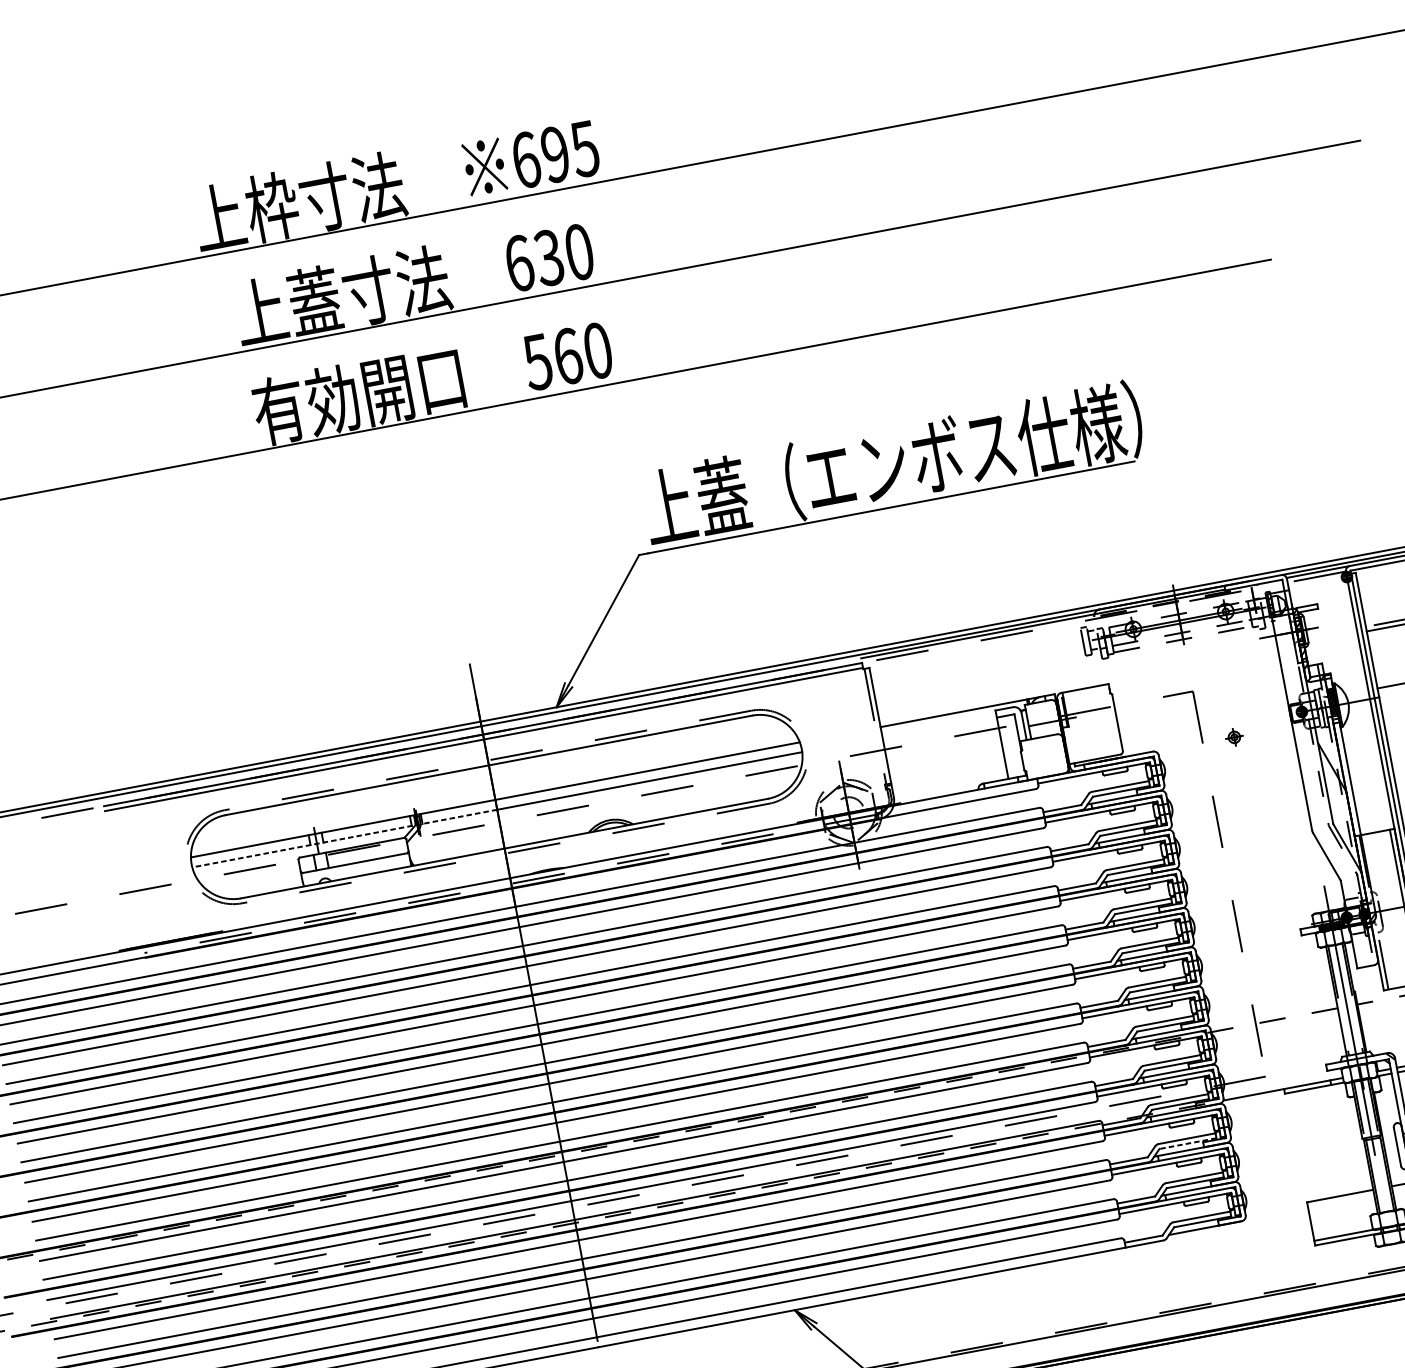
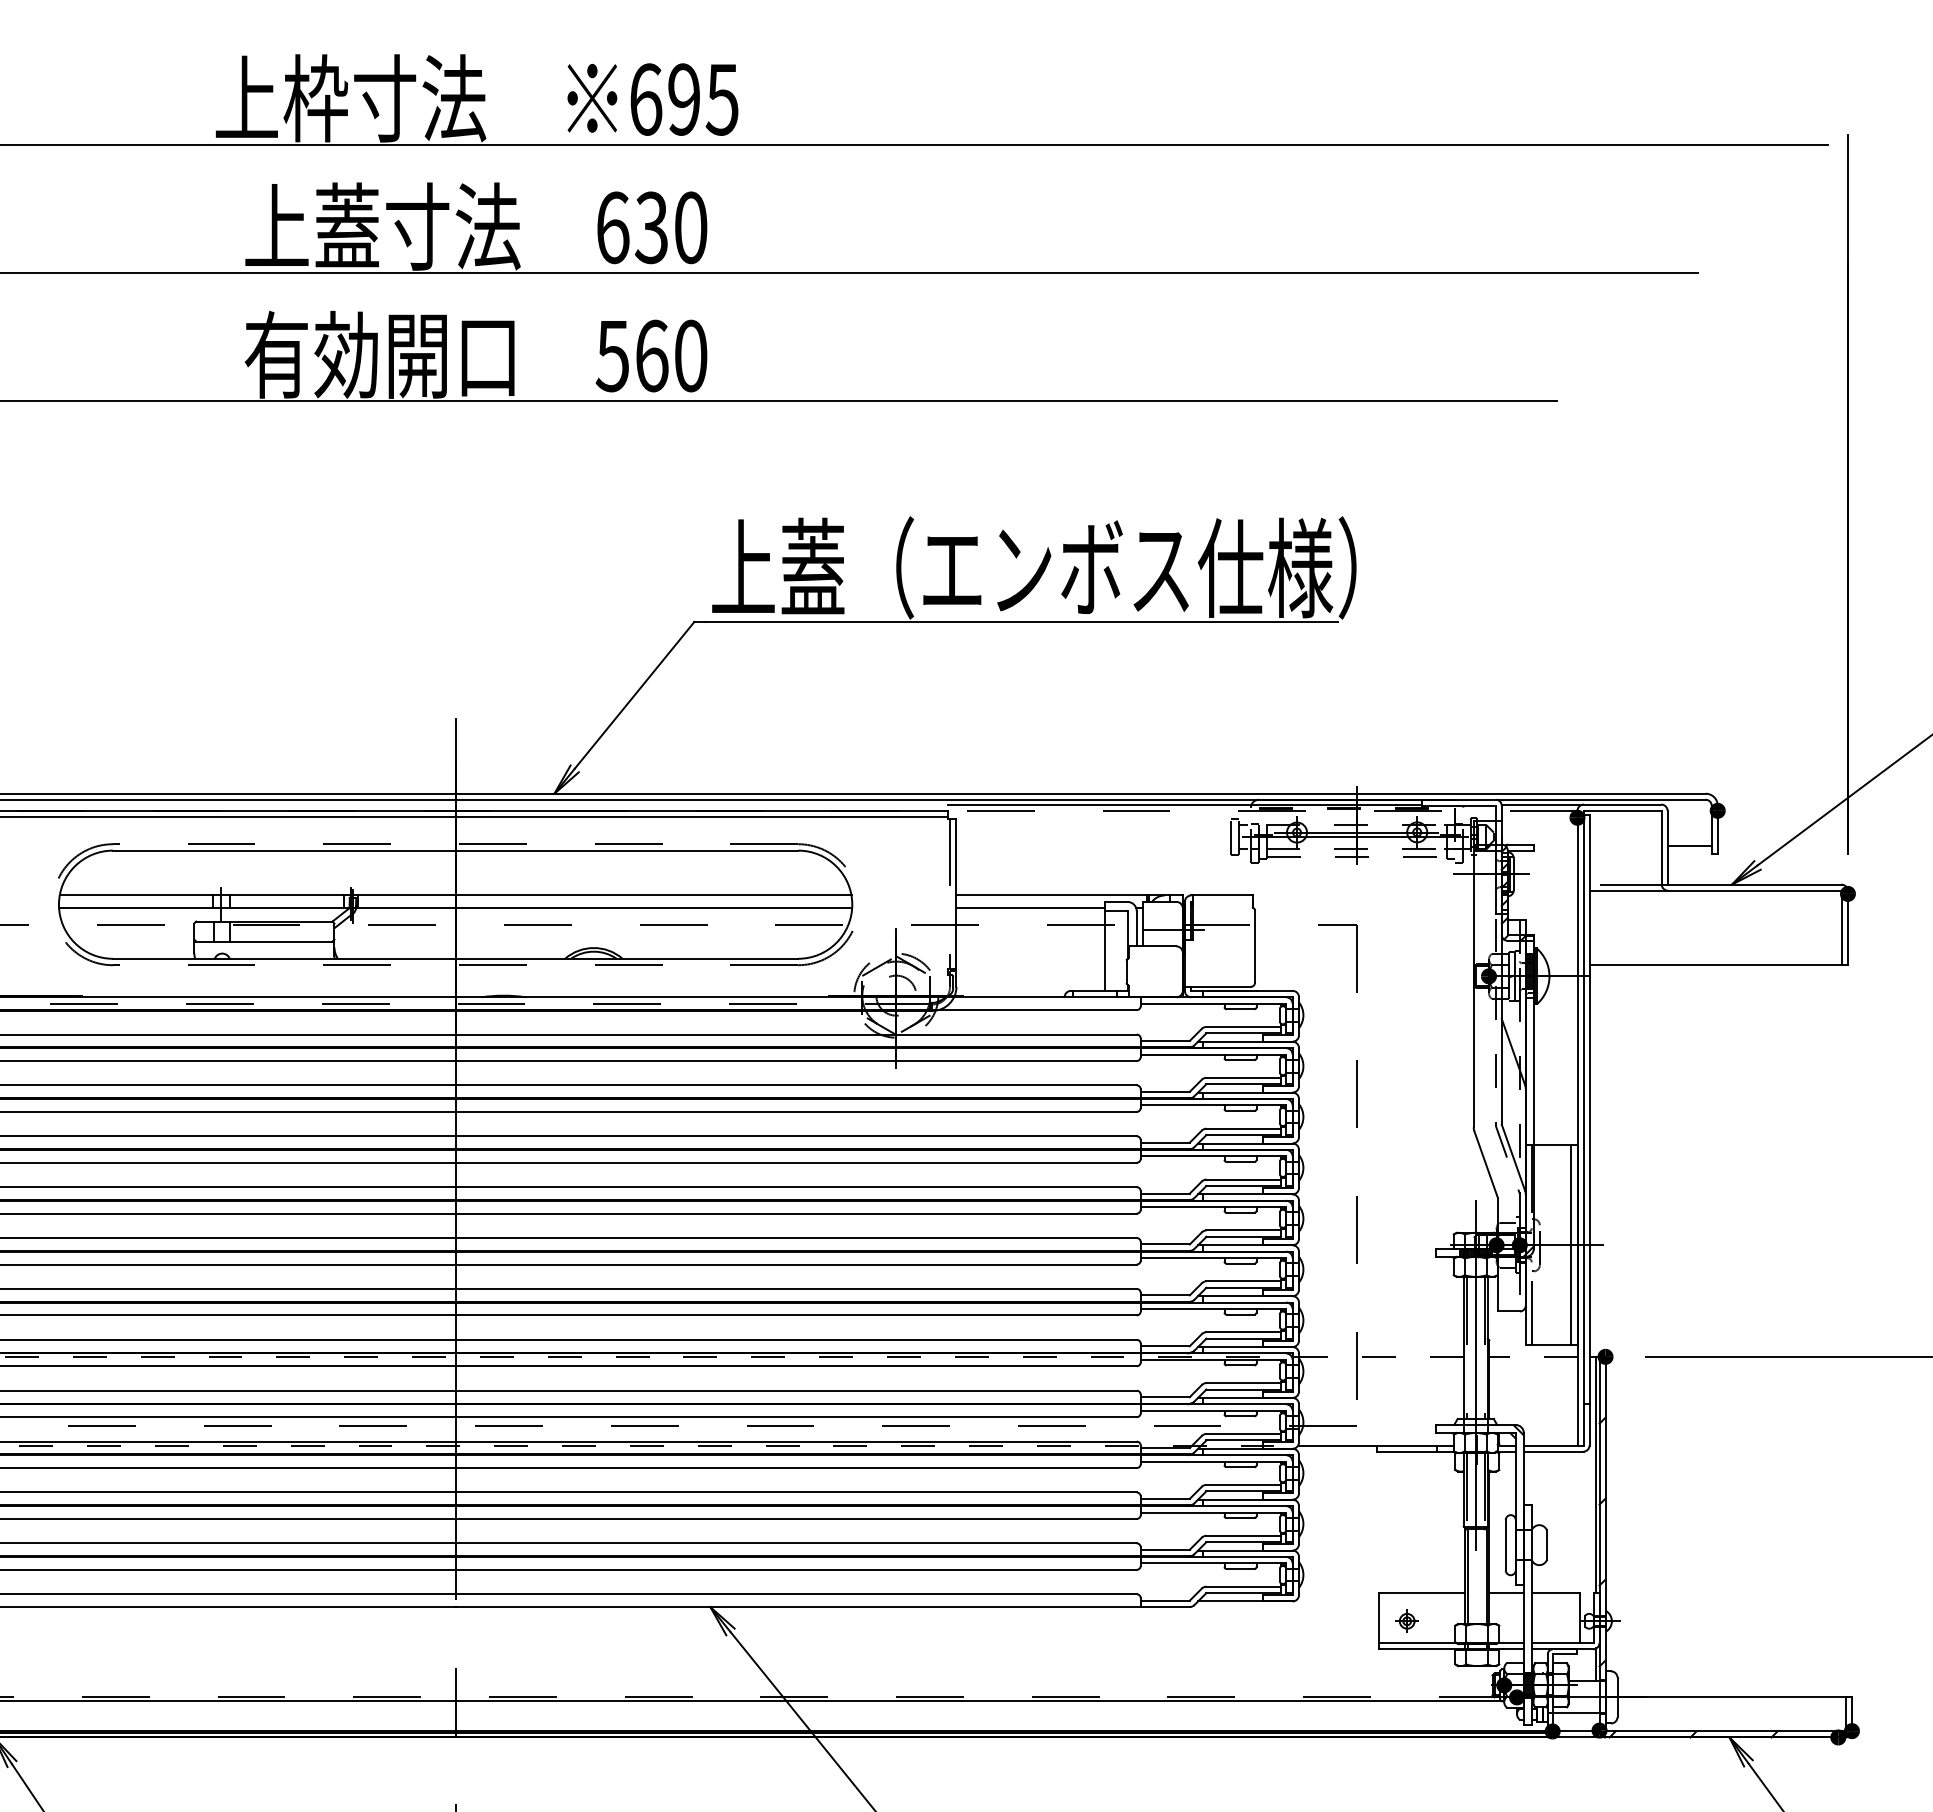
line: (939, 726) -> (1030, 908), added
part: (1233, 736) -> (1406, 1620), moved
line: (344, 838) -> (256, 908), dashed -> solid
line: (1187, 1143) -> (1243, 1491), dashed -> solid

